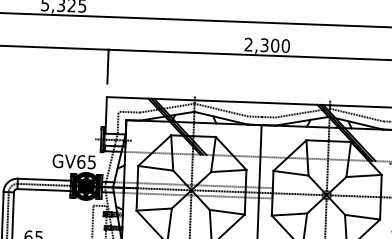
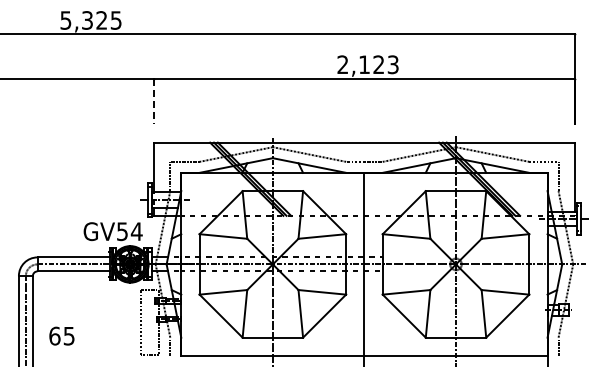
text: (274, 45) -> (378, 64), 2,300 -> 2,123
line: (107, 66) -> (153, 101), solid -> dashed
text: (86, 162) -> (129, 231), GV65 -> GV54

